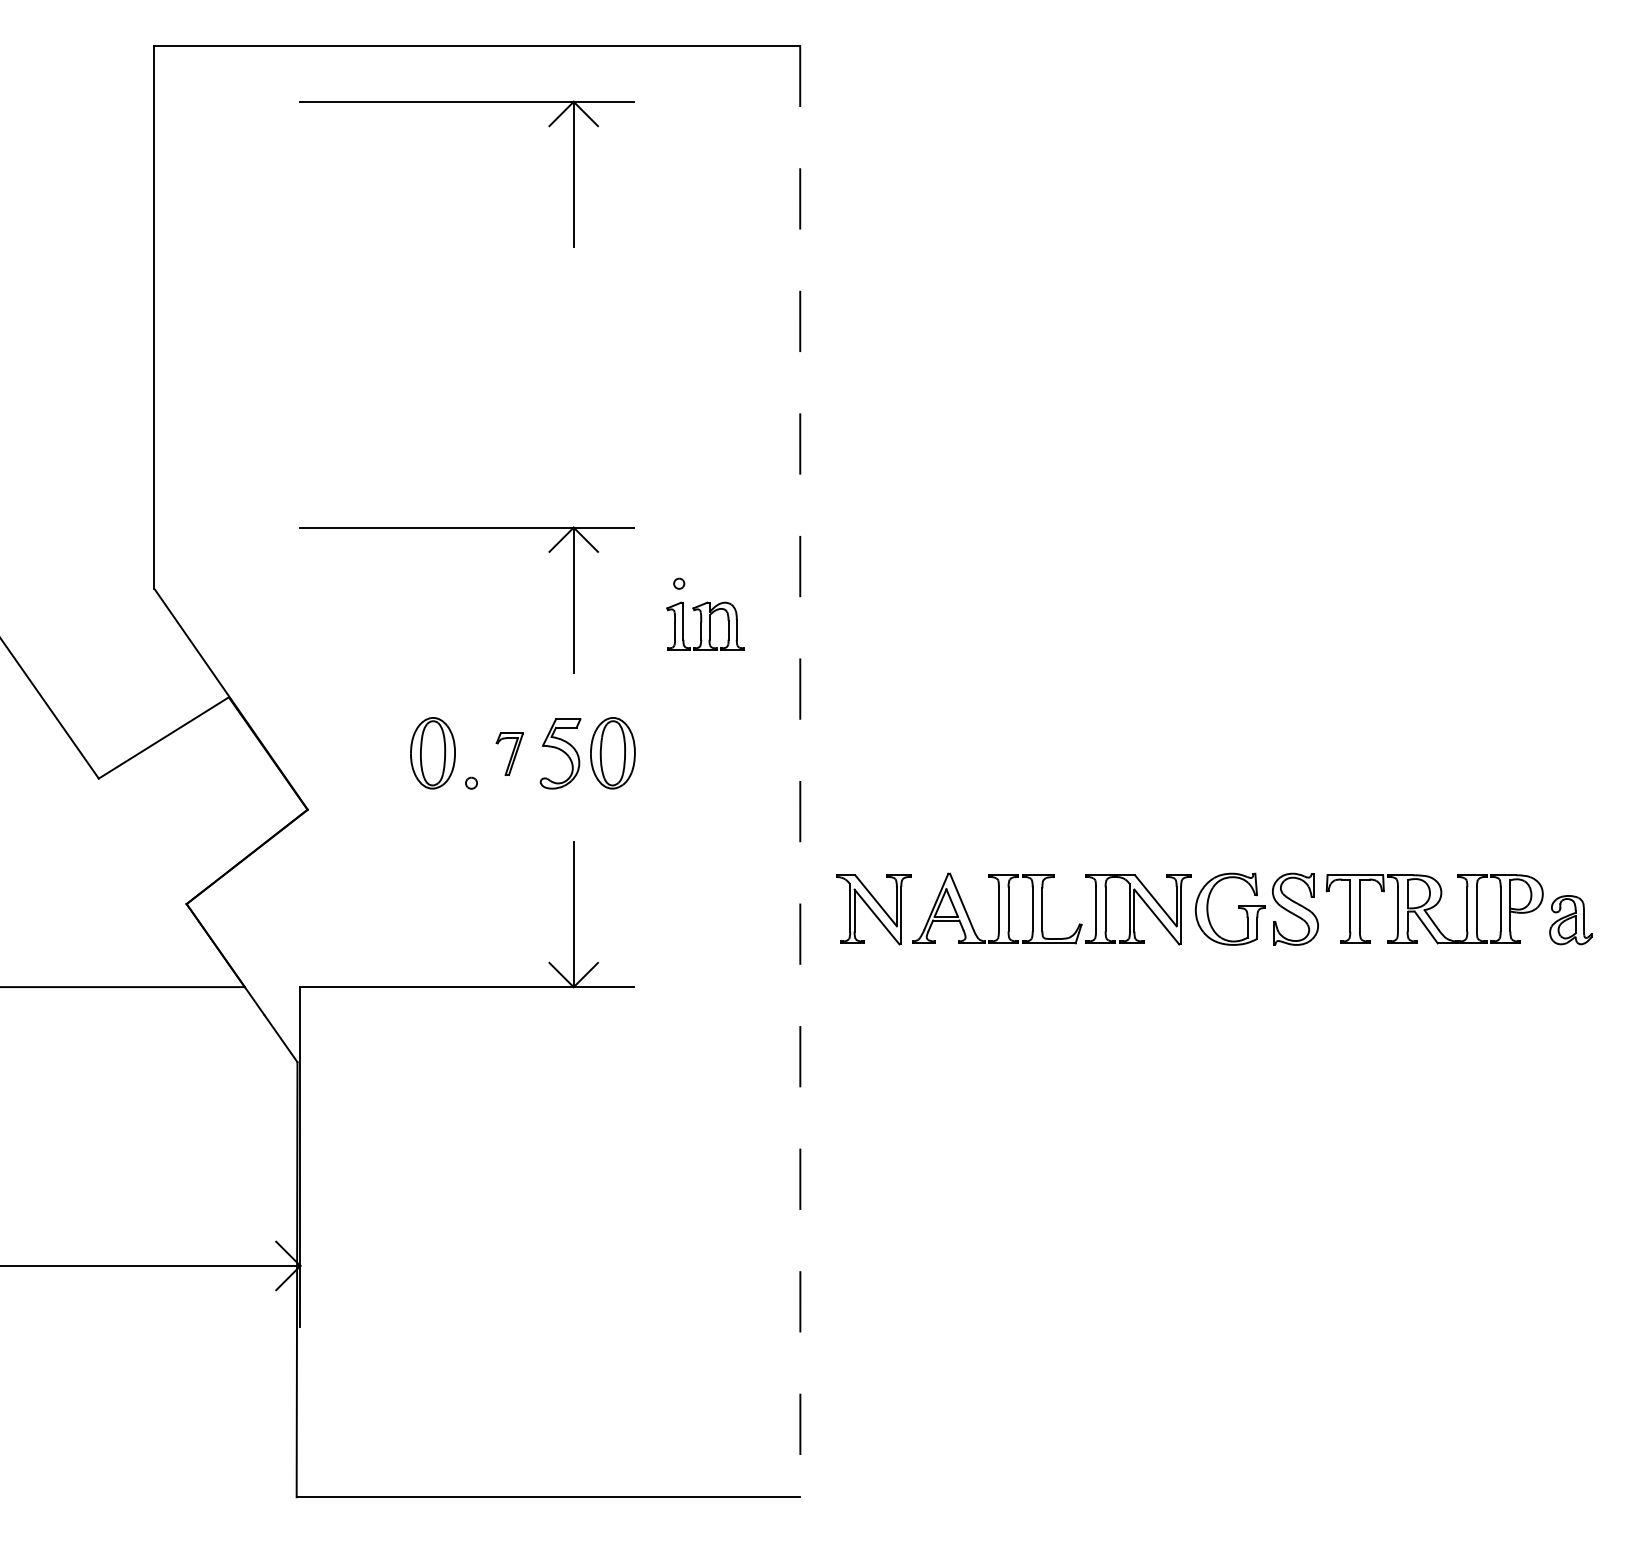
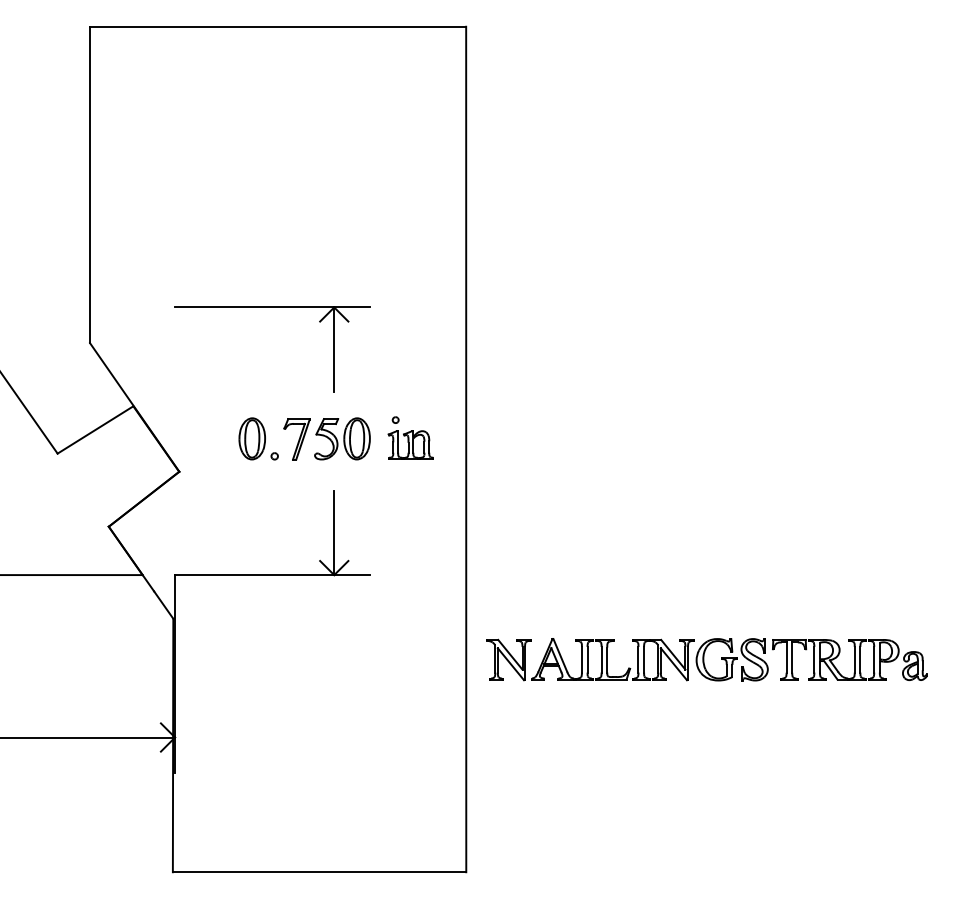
part: (467, 101) -> (272, 59), removed
part: (704, 613) -> (410, 437), moved
part: (508, 754) -> (296, 439), size x1.67
line: (800, 771) -> (466, 449), dashed -> solid
part: (1212, 908) -> (706, 659), moved

